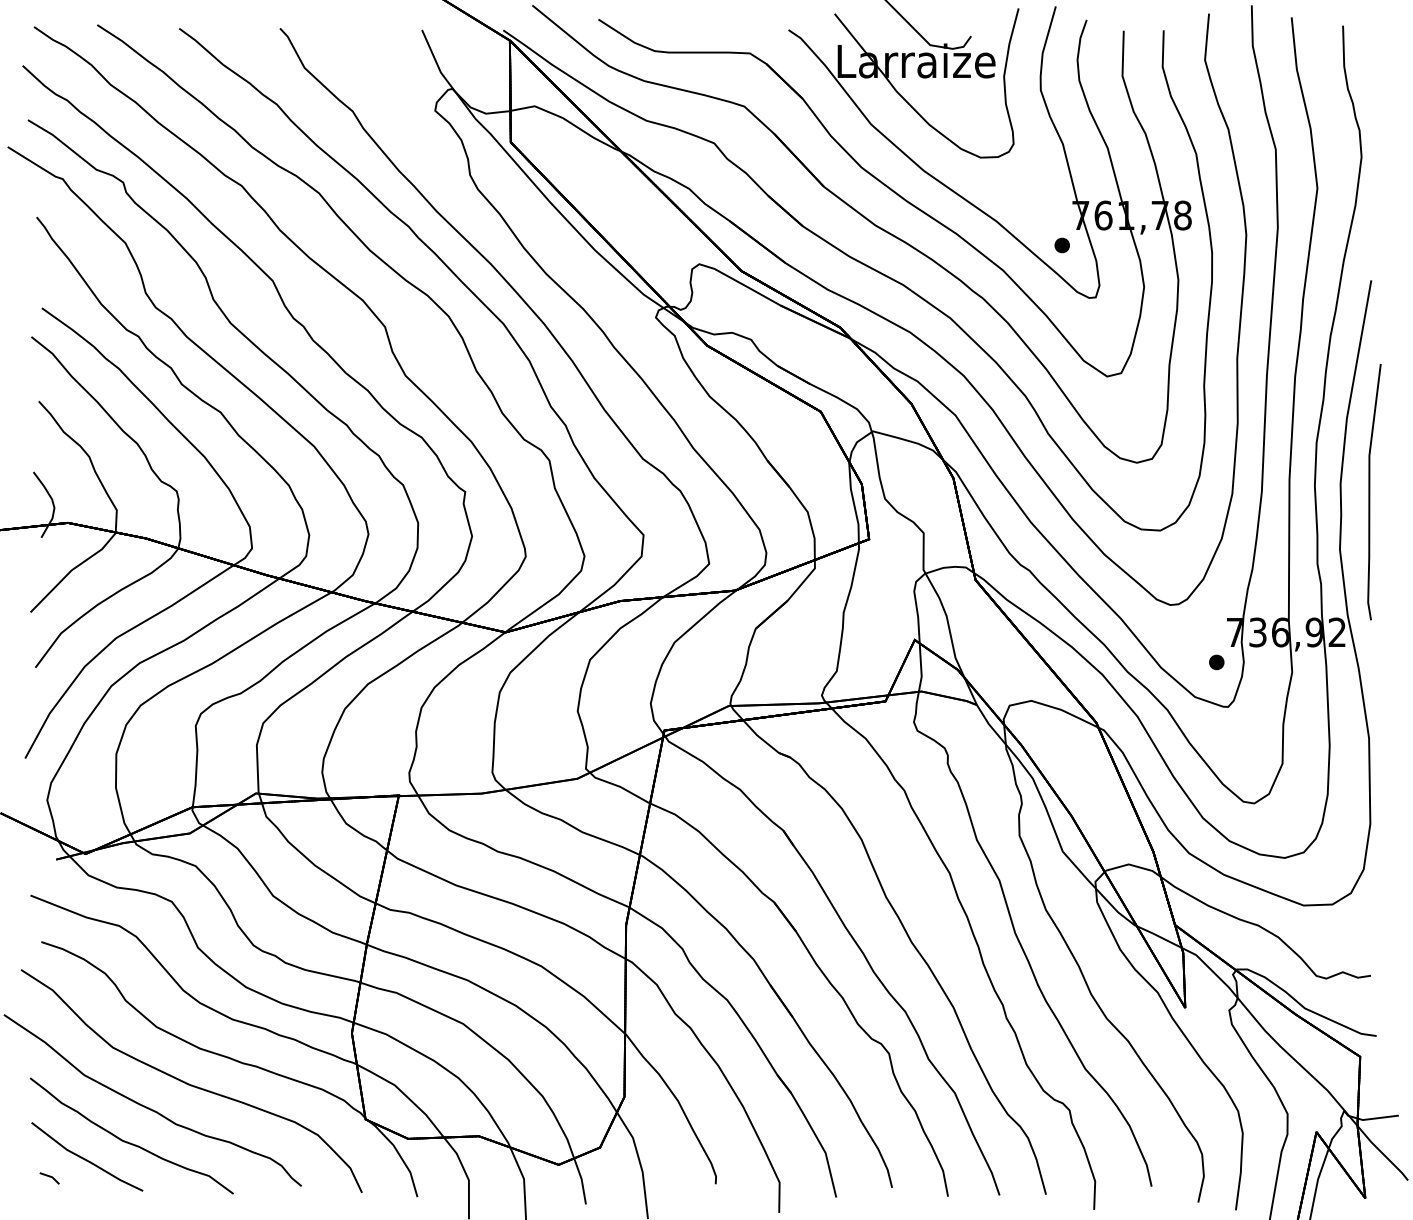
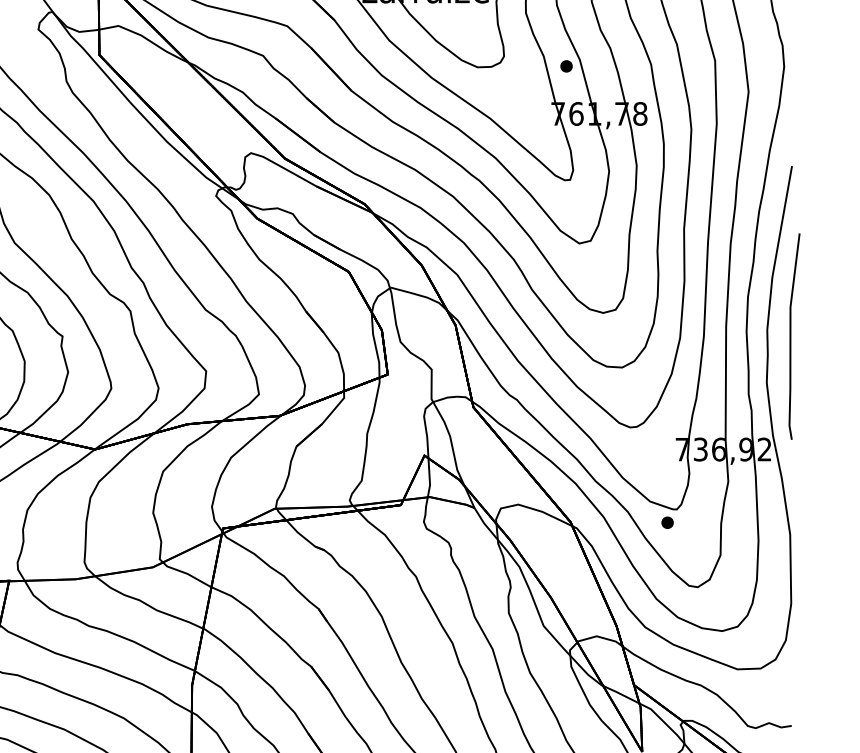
part: (1061, 245) -> (565, 66), moved
part: (1216, 662) -> (667, 522), moved

